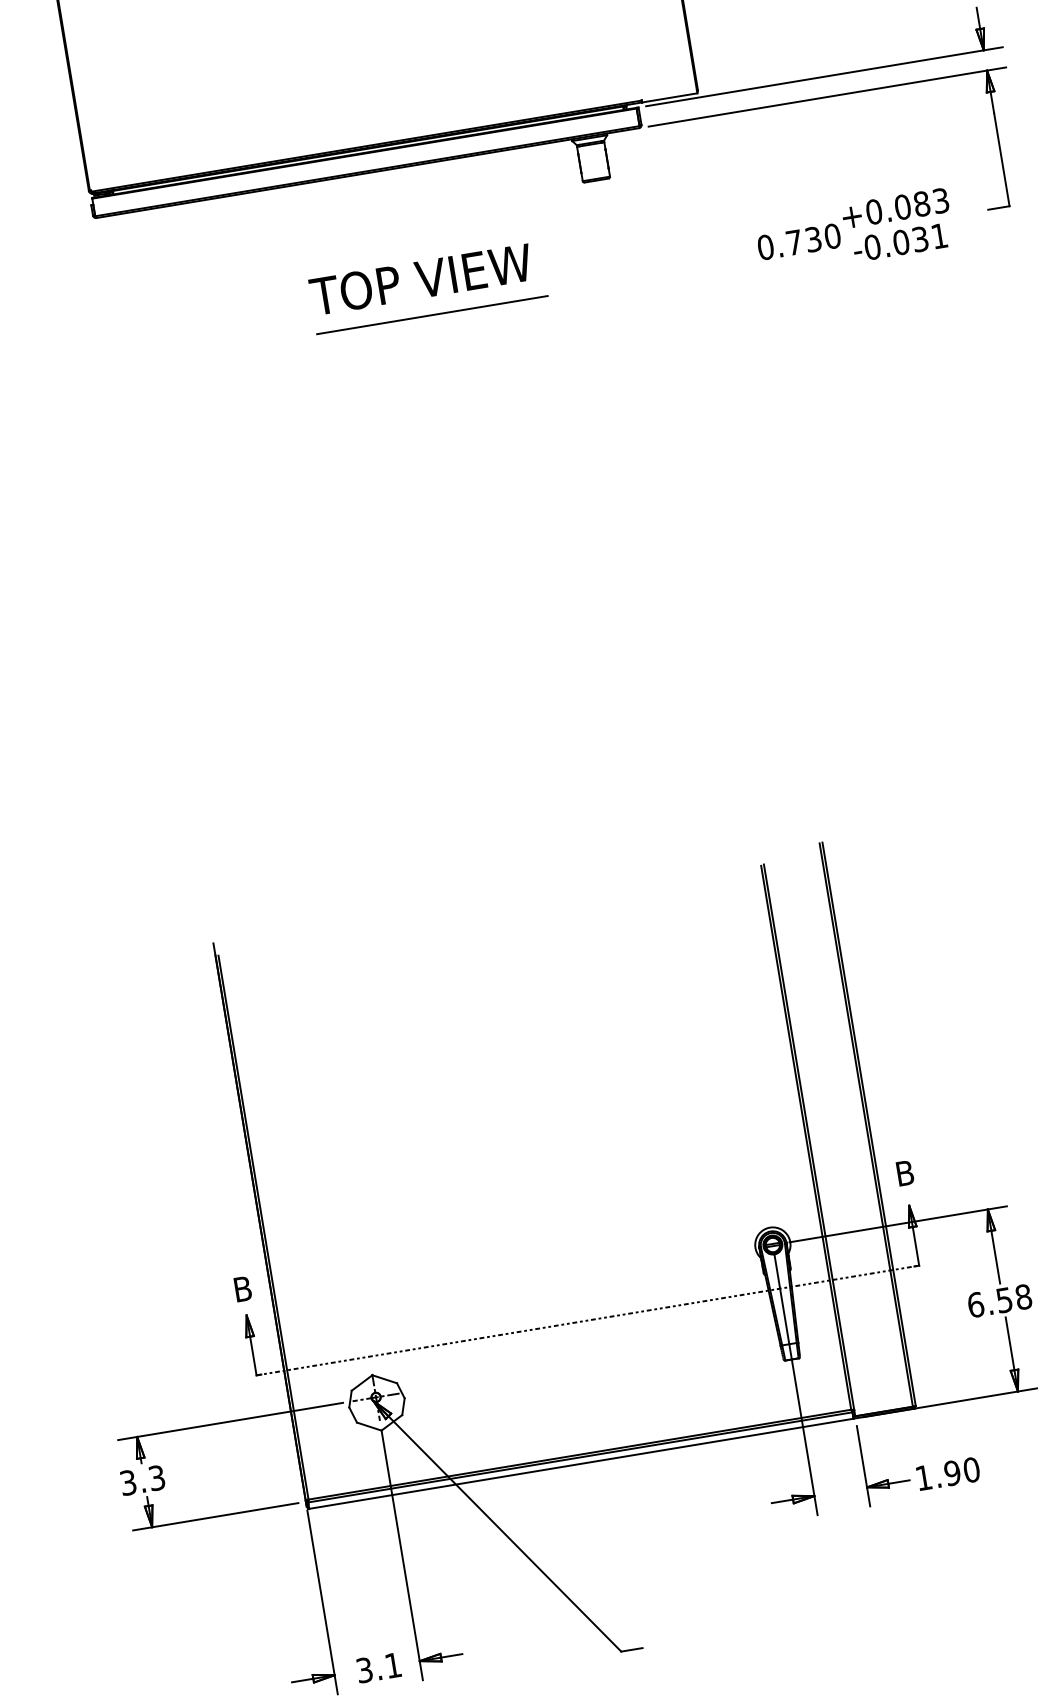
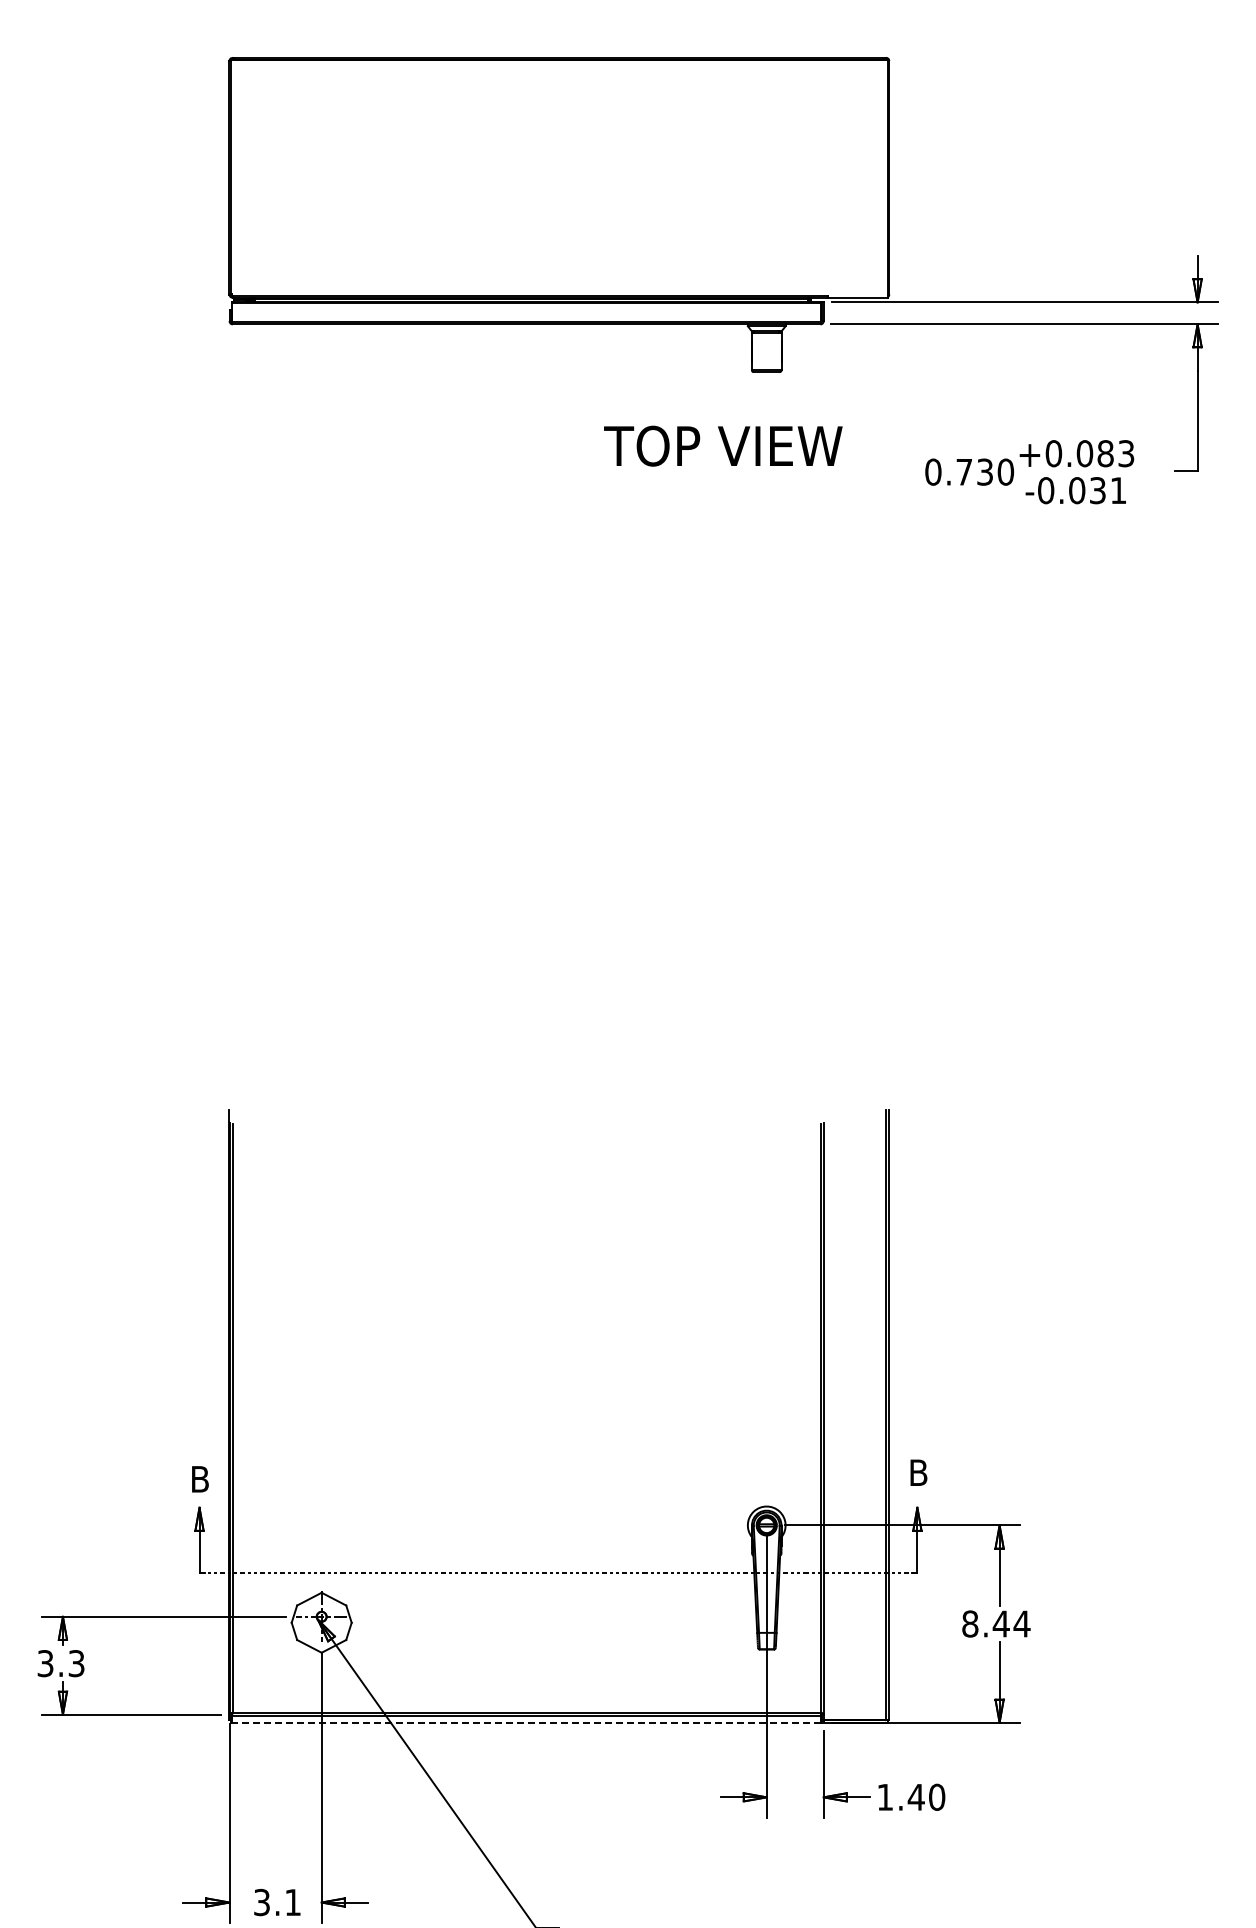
text: (421, 279) -> (723, 445), moved
line: (431, 315) -> (569, 485), removed
text: (999, 1300) -> (996, 1623), 6.58 -> 8.44
line: (581, 1463) -> (526, 1722), solid -> dashed
text: (951, 1472) -> (915, 1796), 1.90 -> 1.40

